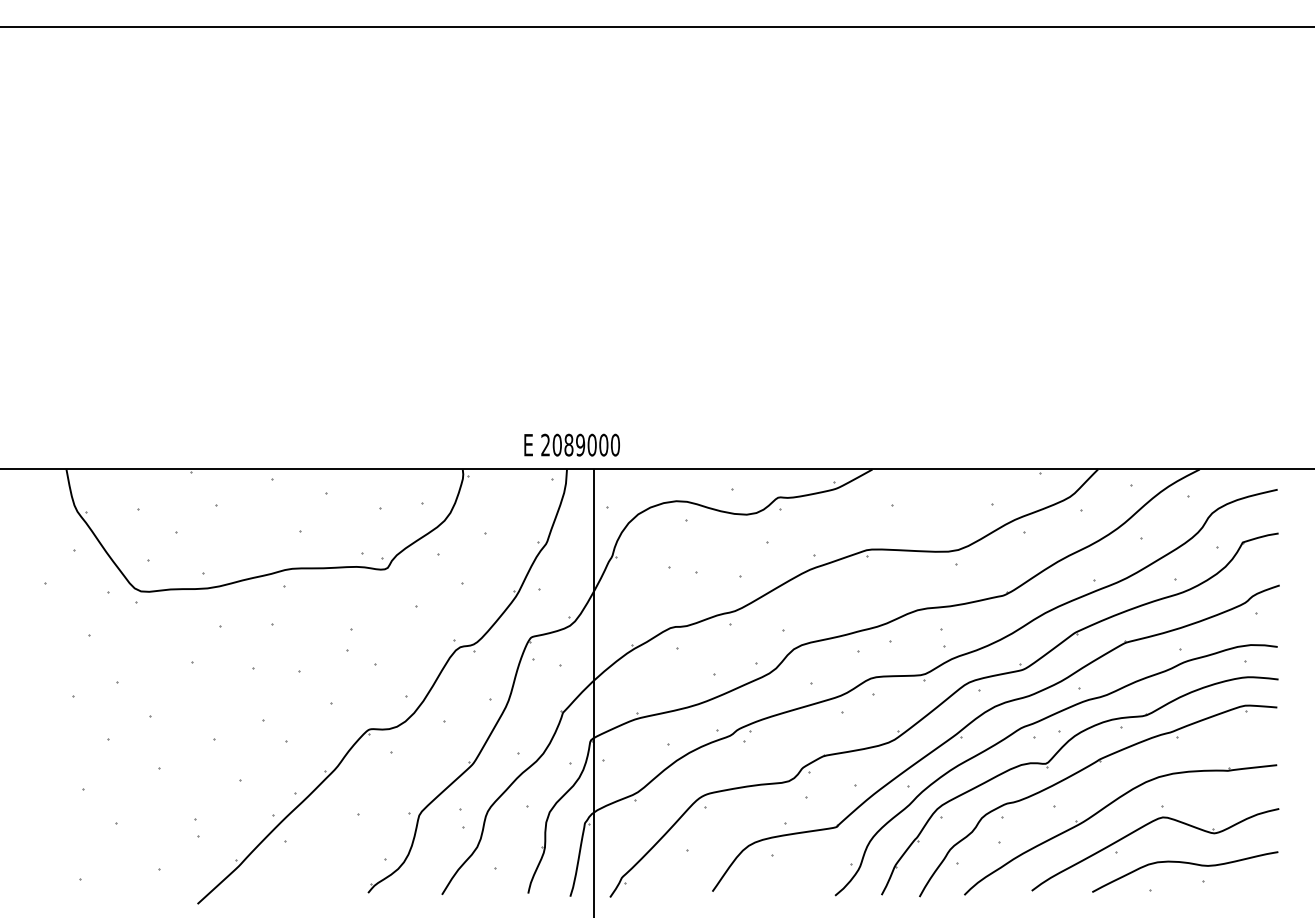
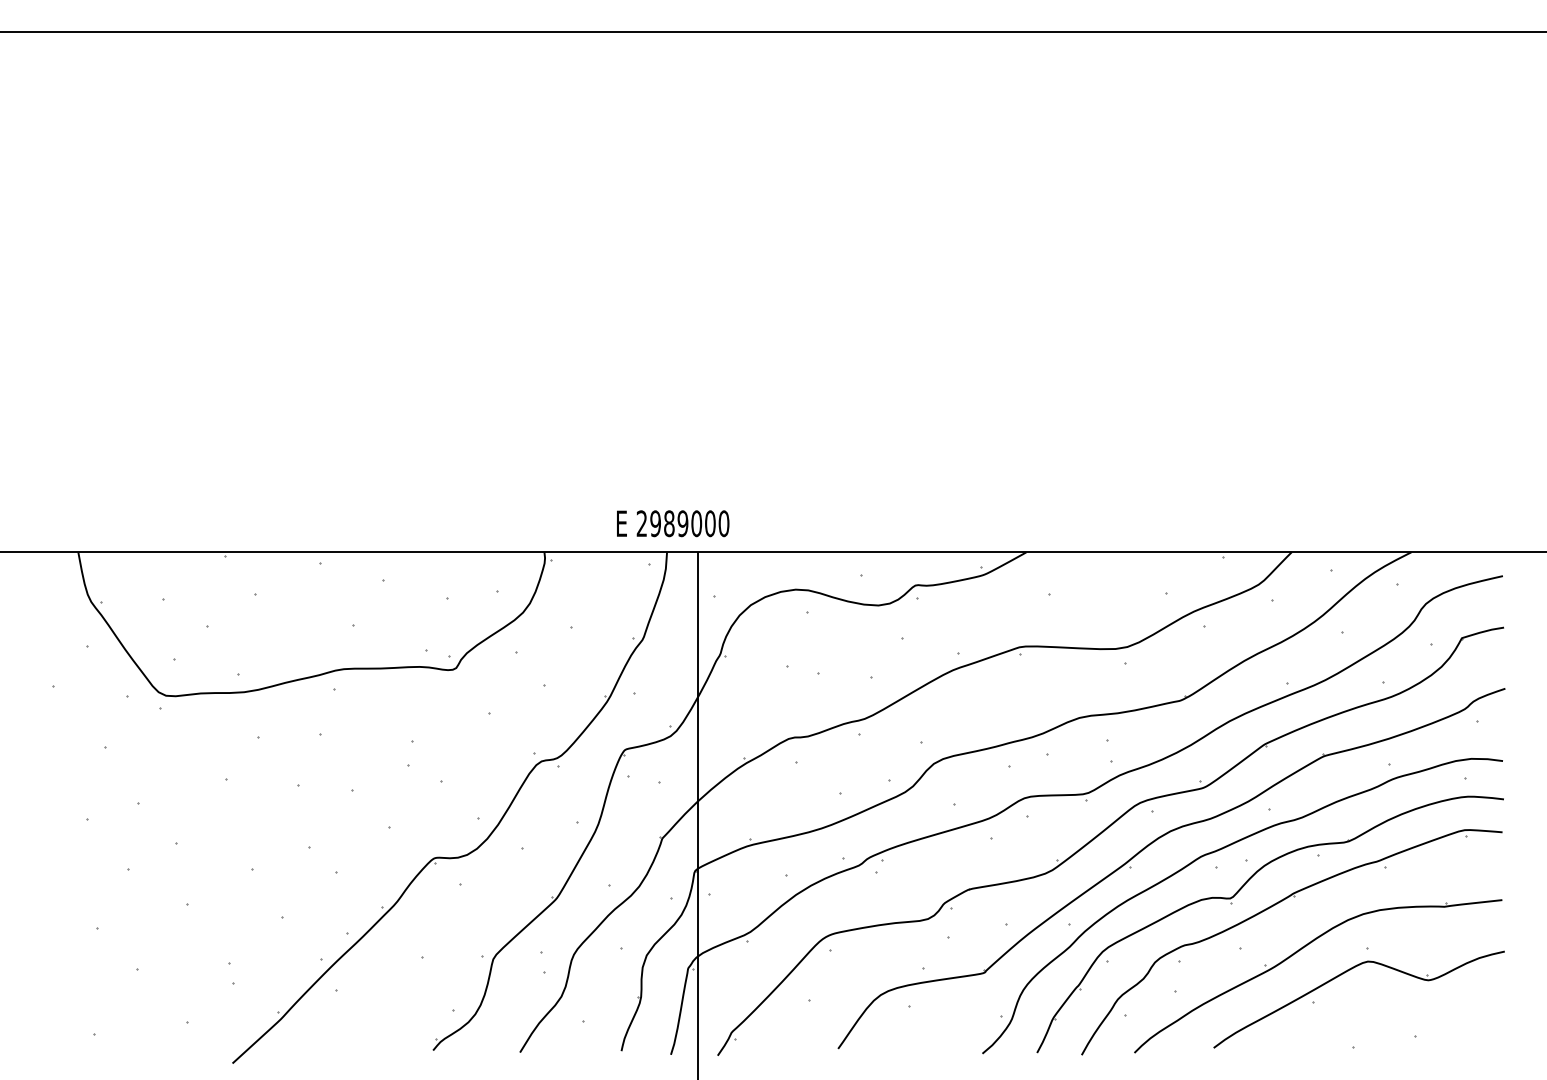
text: (556, 445) -> (654, 524), 2089000 -> 2989000
curve: (1185, 863) -> (1394, 1015), removed

